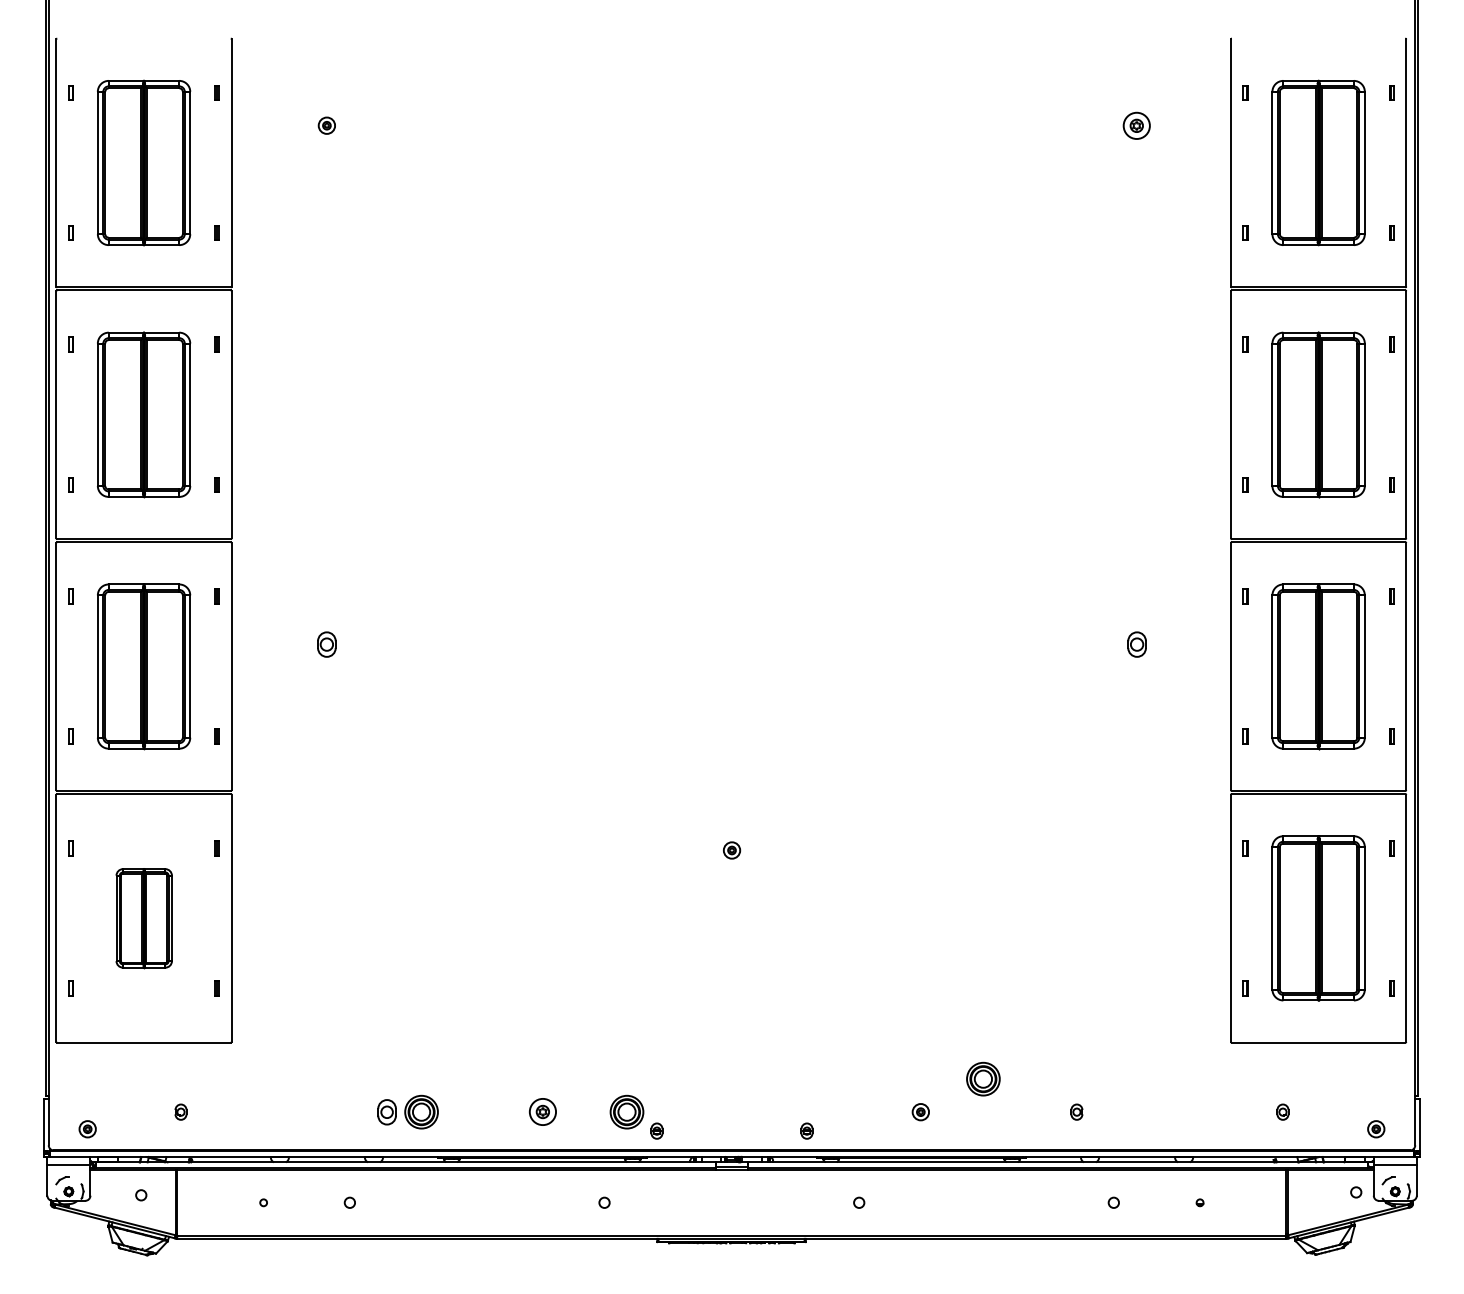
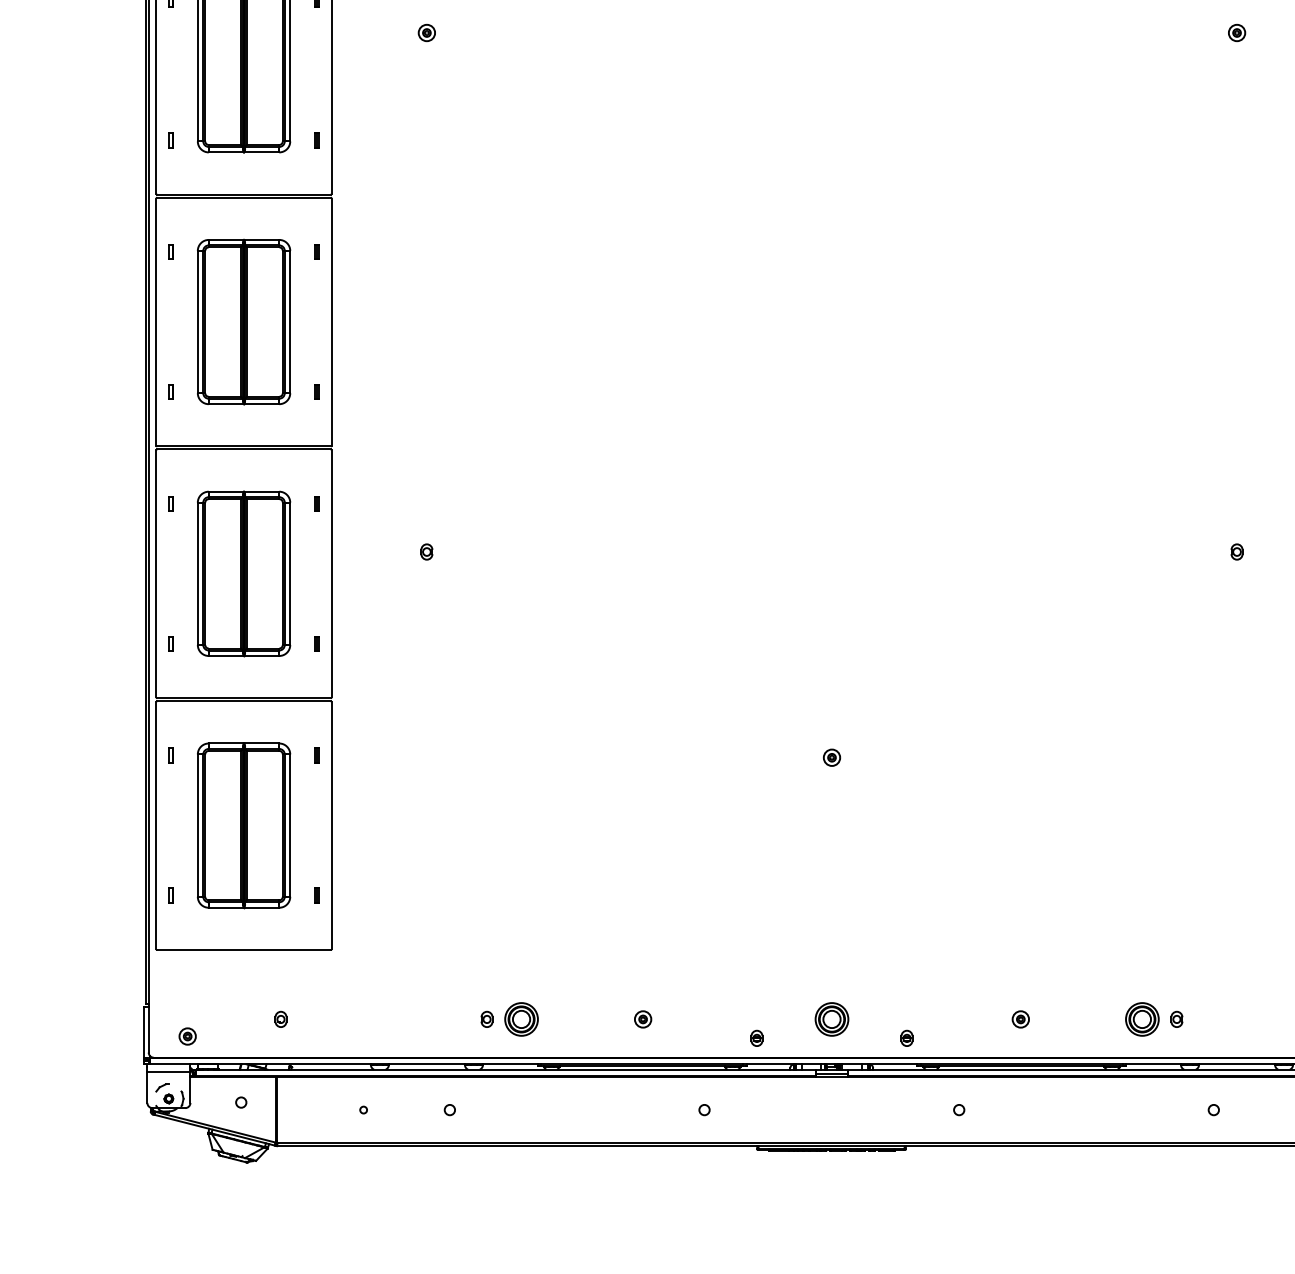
part: (1137, 125) -> (1237, 32), size x0.62
part: (326, 644) -> (426, 551), size x0.62
part: (1136, 644) -> (1236, 551), size x0.62
part: (144, 918) -> (244, 825), size x1.67
part: (983, 1078) -> (1142, 1018), moved
part: (386, 1111) -> (486, 1018), size x0.62
part: (626, 1111) -> (831, 1018), moved
part: (543, 1112) -> (643, 1019), size x0.62

